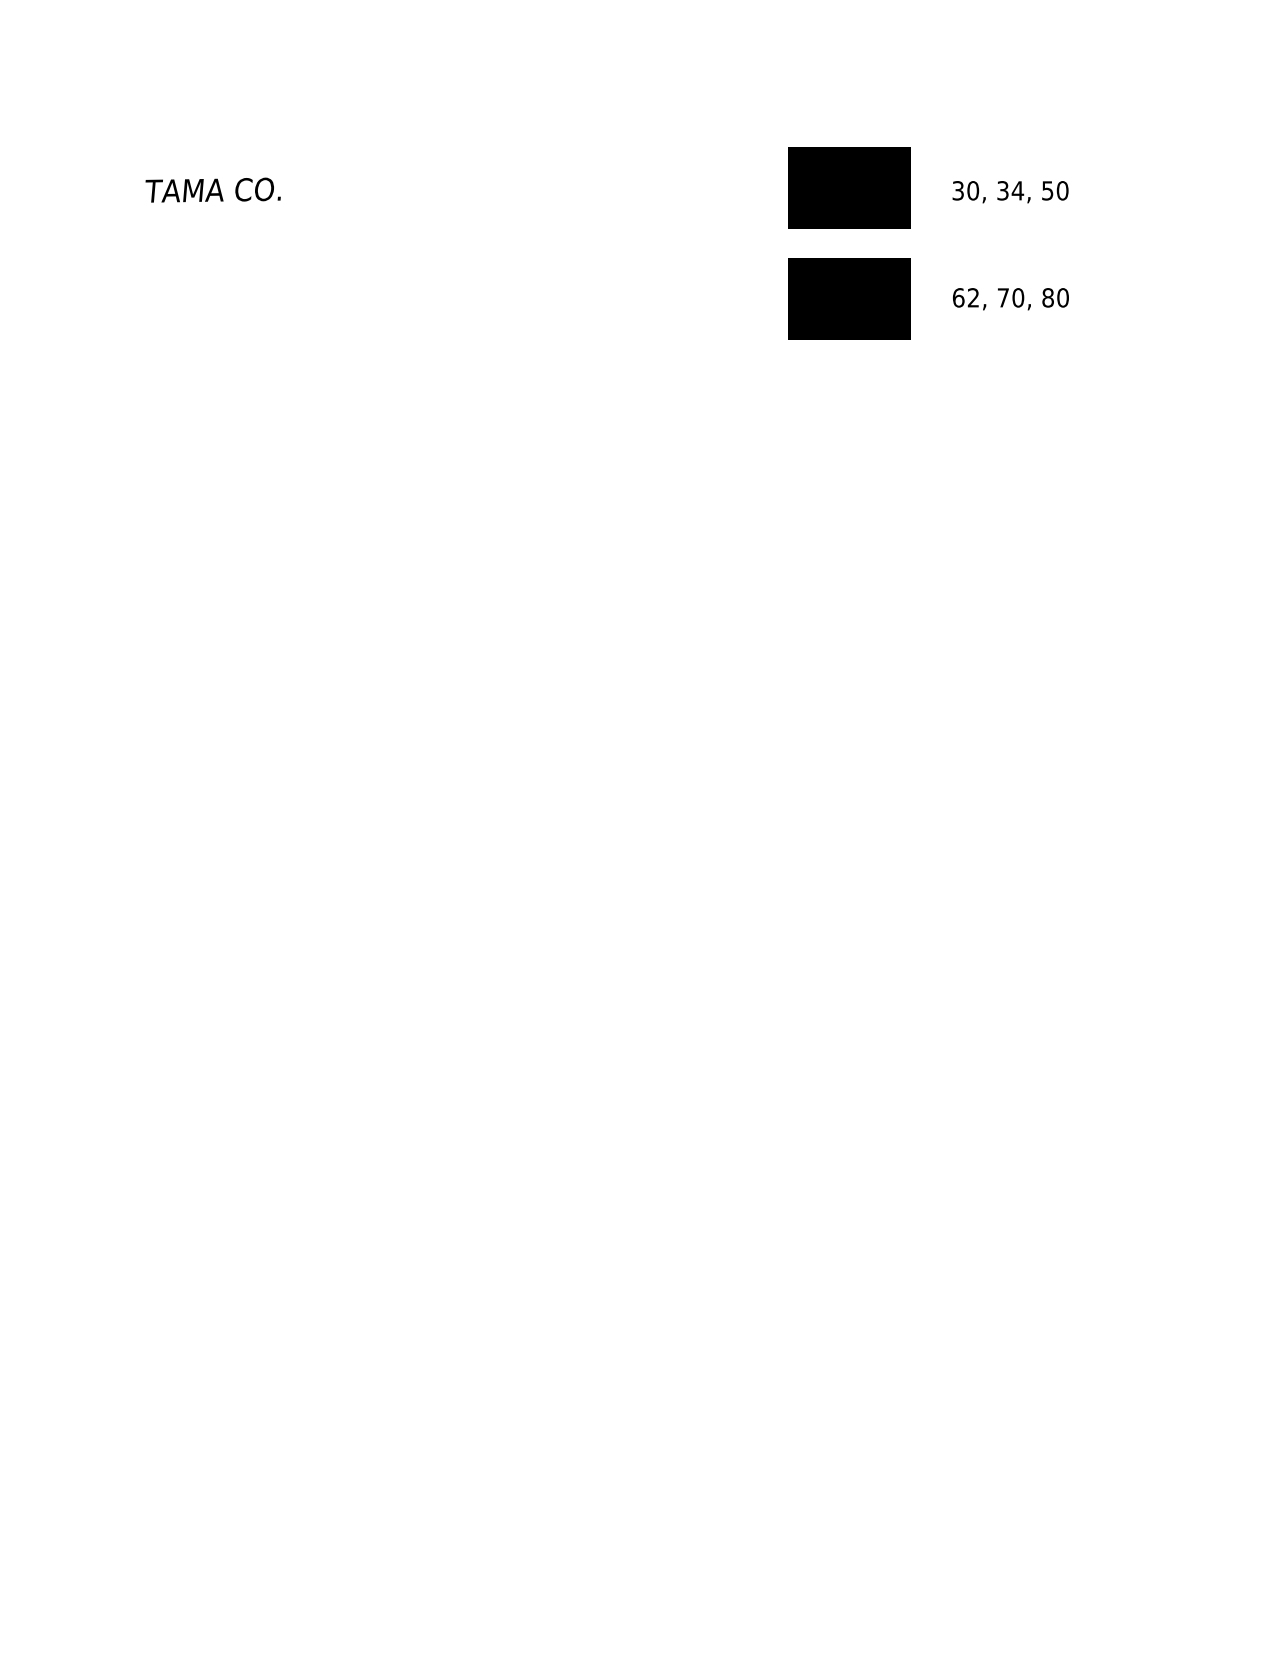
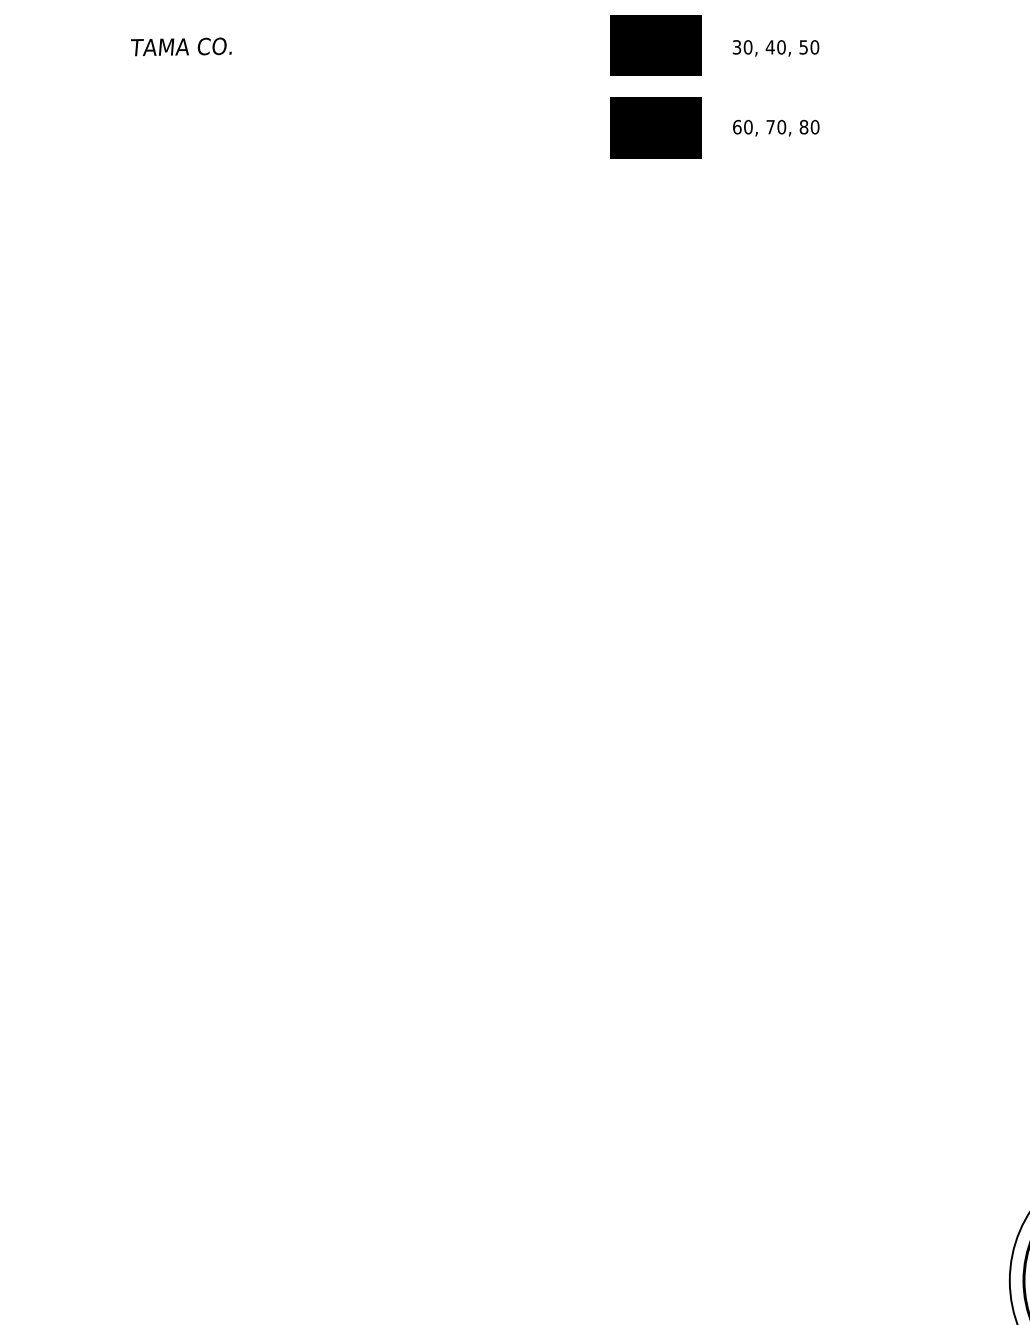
text: (1009, 190) -> (775, 47), 34, -> 40,
text: (973, 298) -> (748, 127), 62, -> 60,

